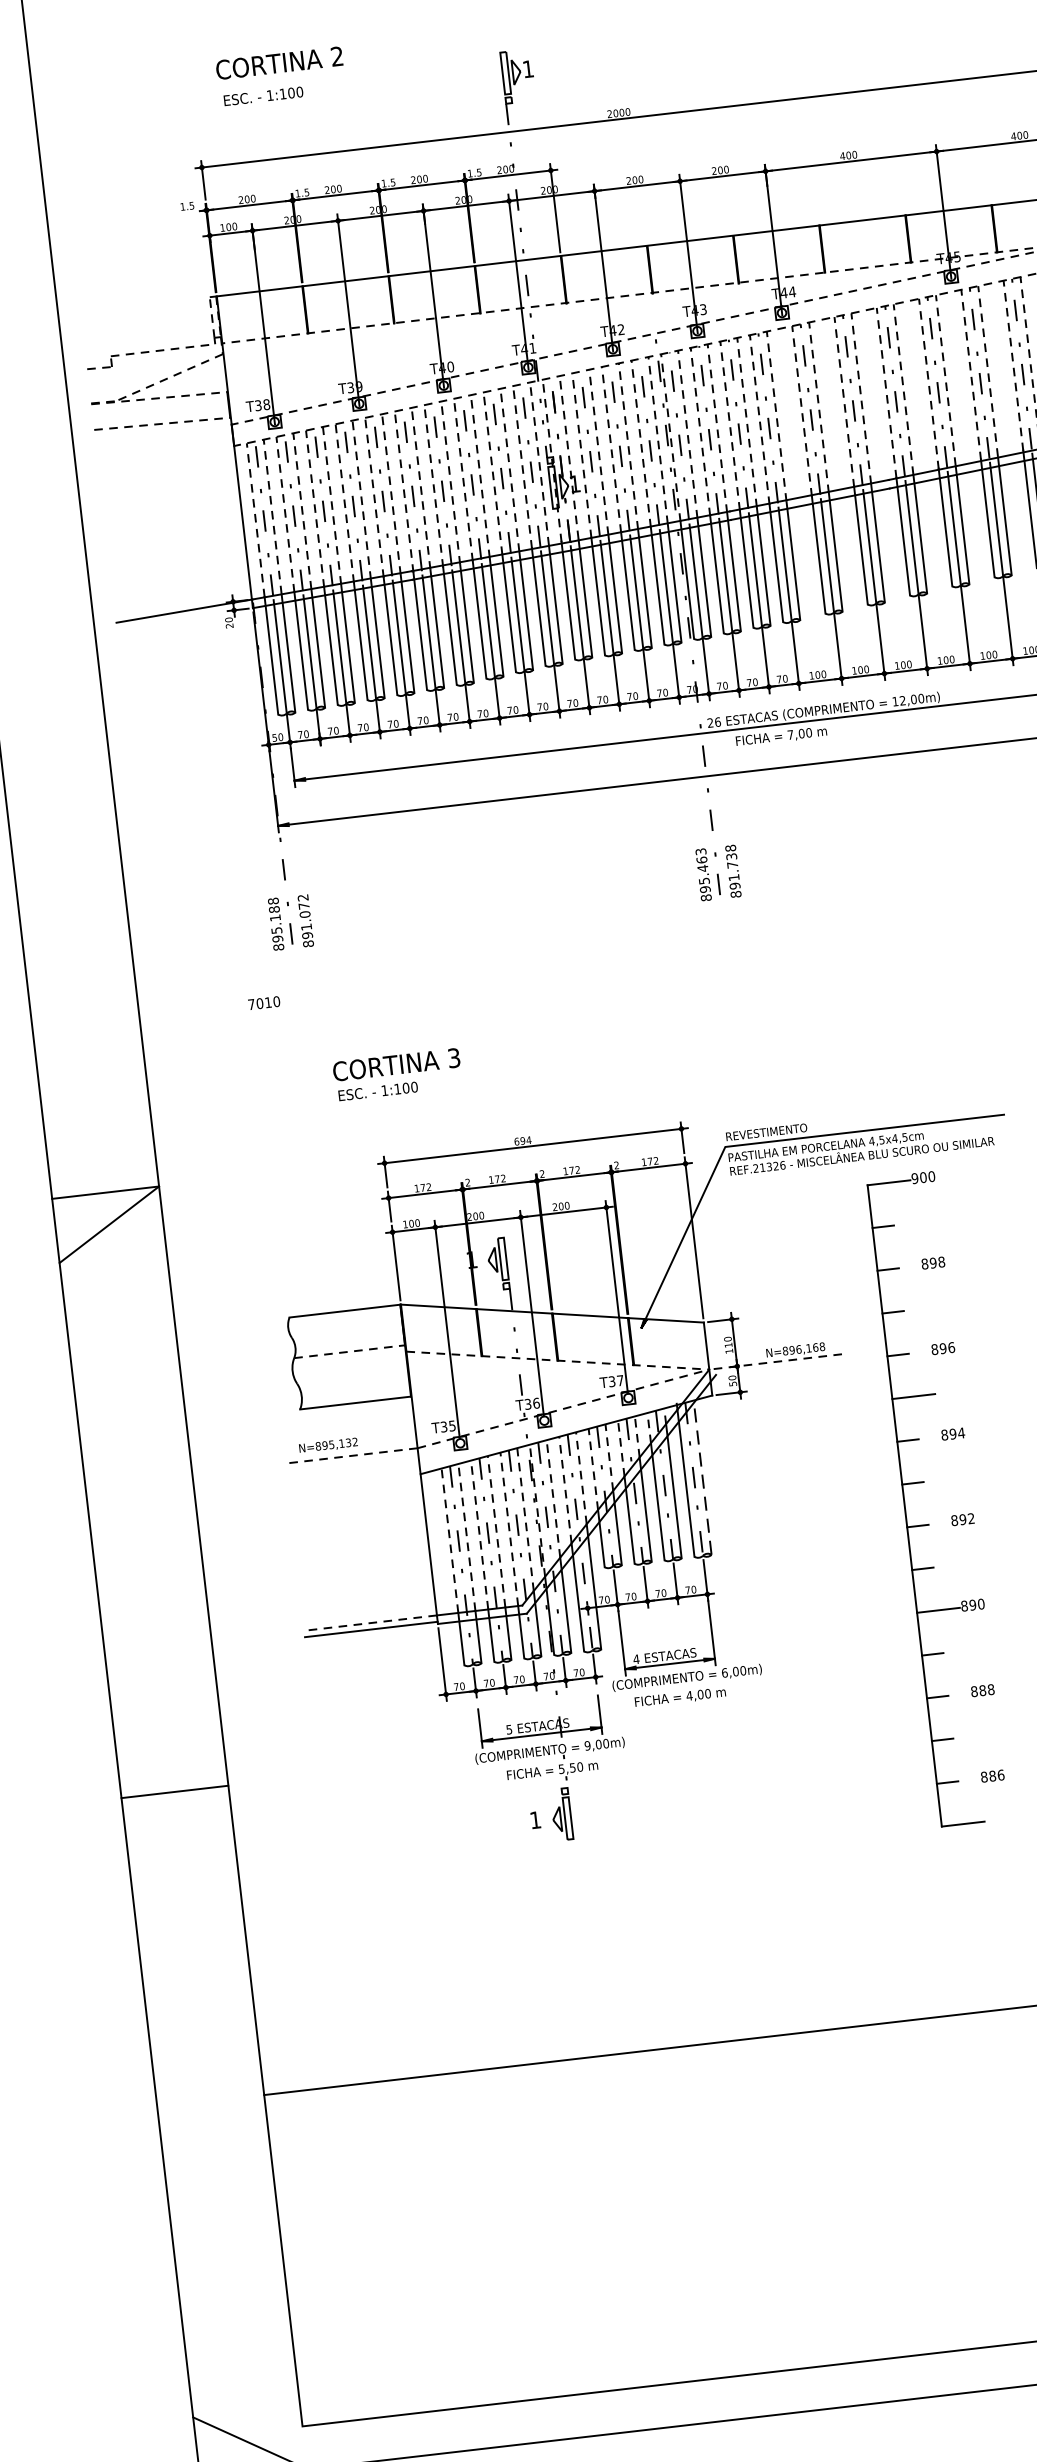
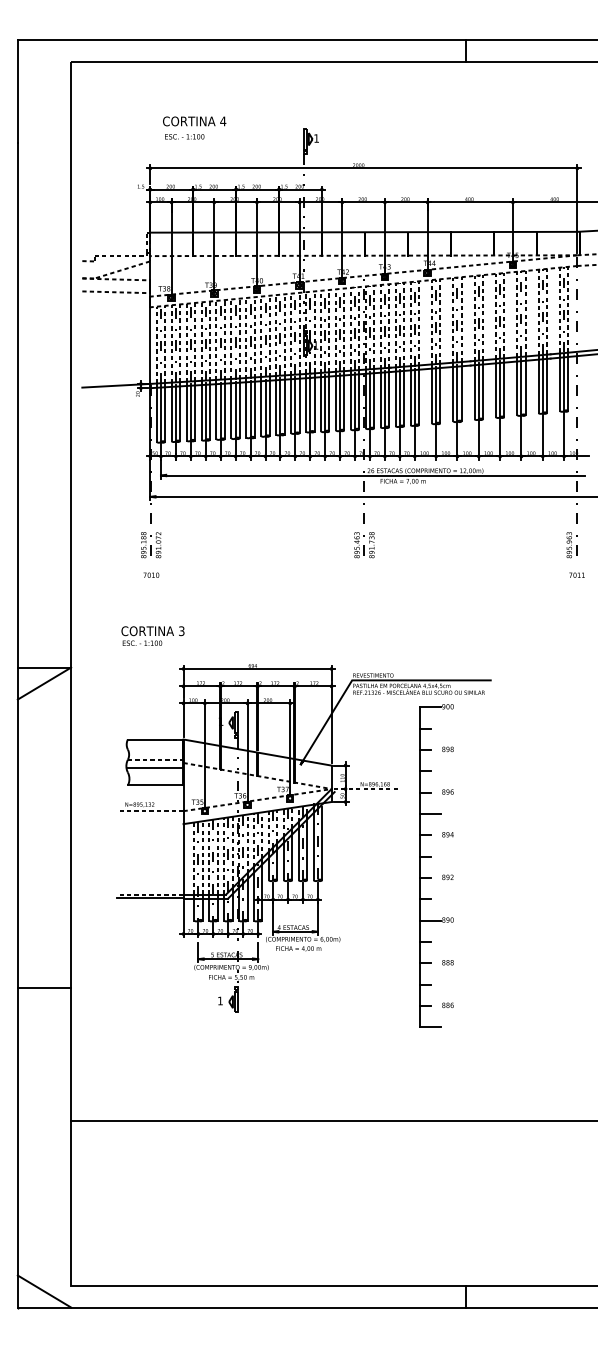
text: (337, 56) -> (223, 121), 2 -> 4
text: (264, 1001) -> (151, 574), moved
text: (396, 1073) -> (152, 635), moved
line: (349, 1369) -> (154, 768), added
line: (703, 1480) -> (322, 843), dashed -> solid
line: (174, 1791) -> (44, 987), moved

